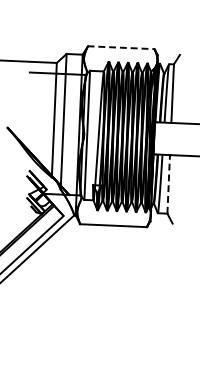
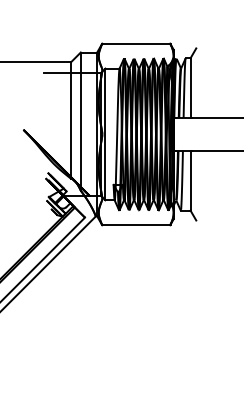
line: (121, 47) -> (136, 43), dashed -> solid
line: (168, 184) -> (190, 180), dashed -> solid

